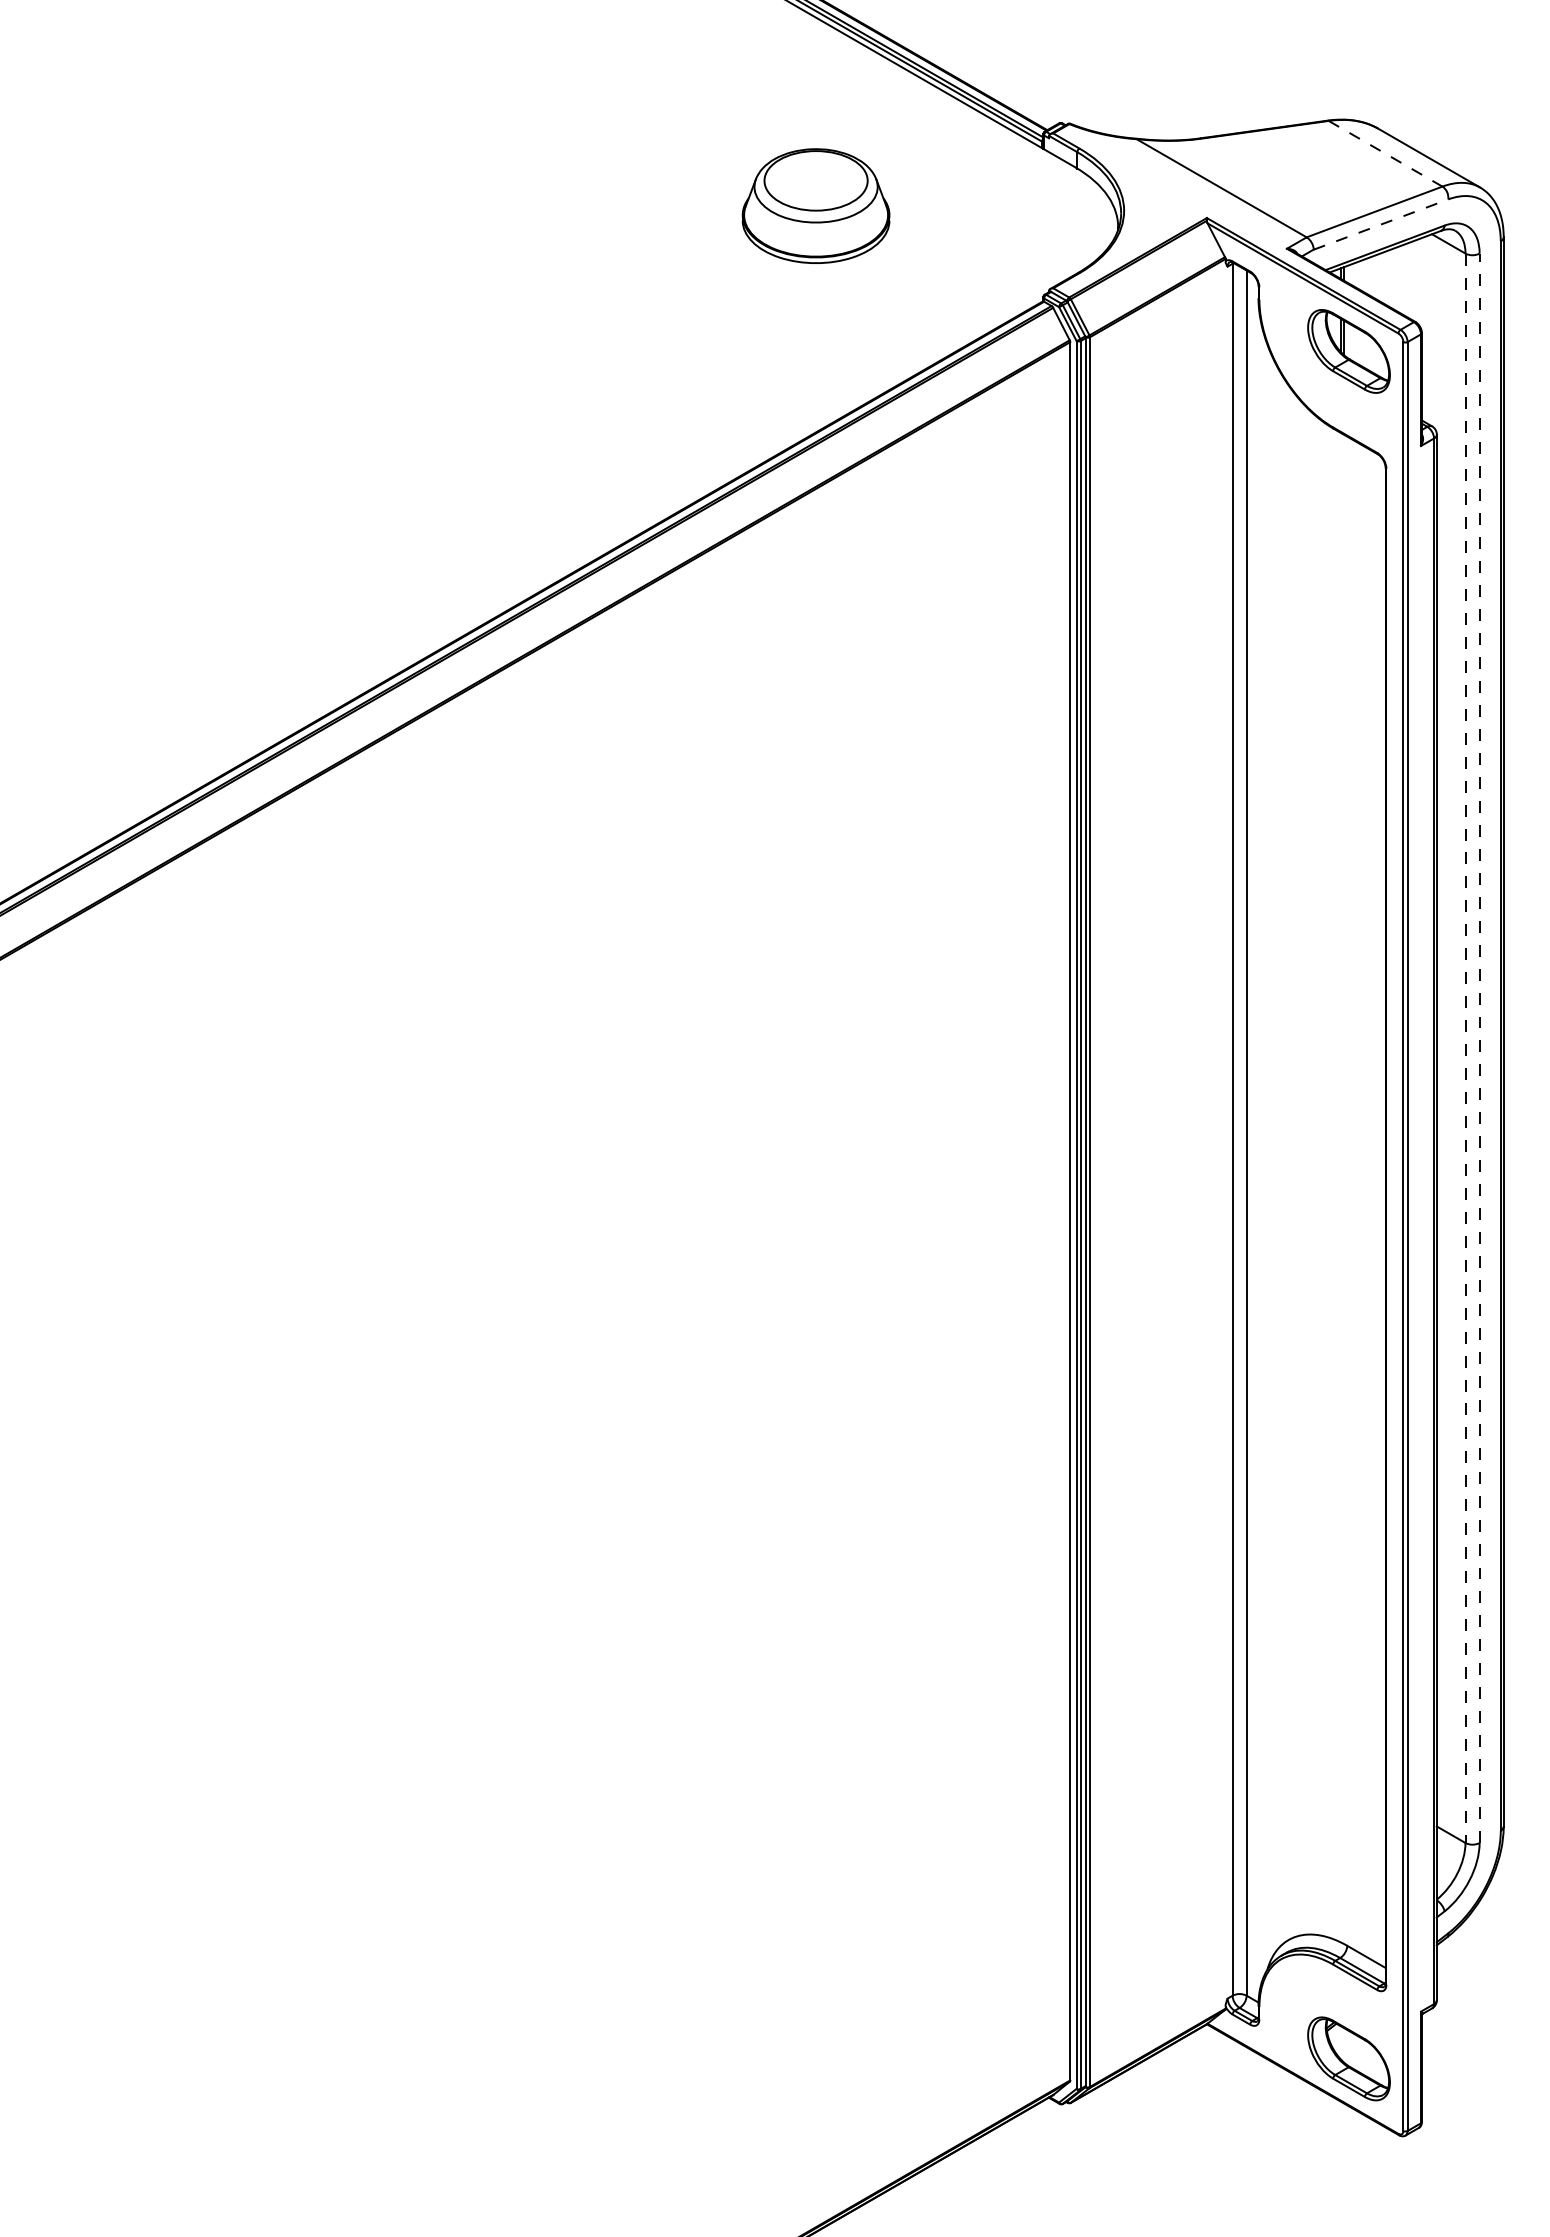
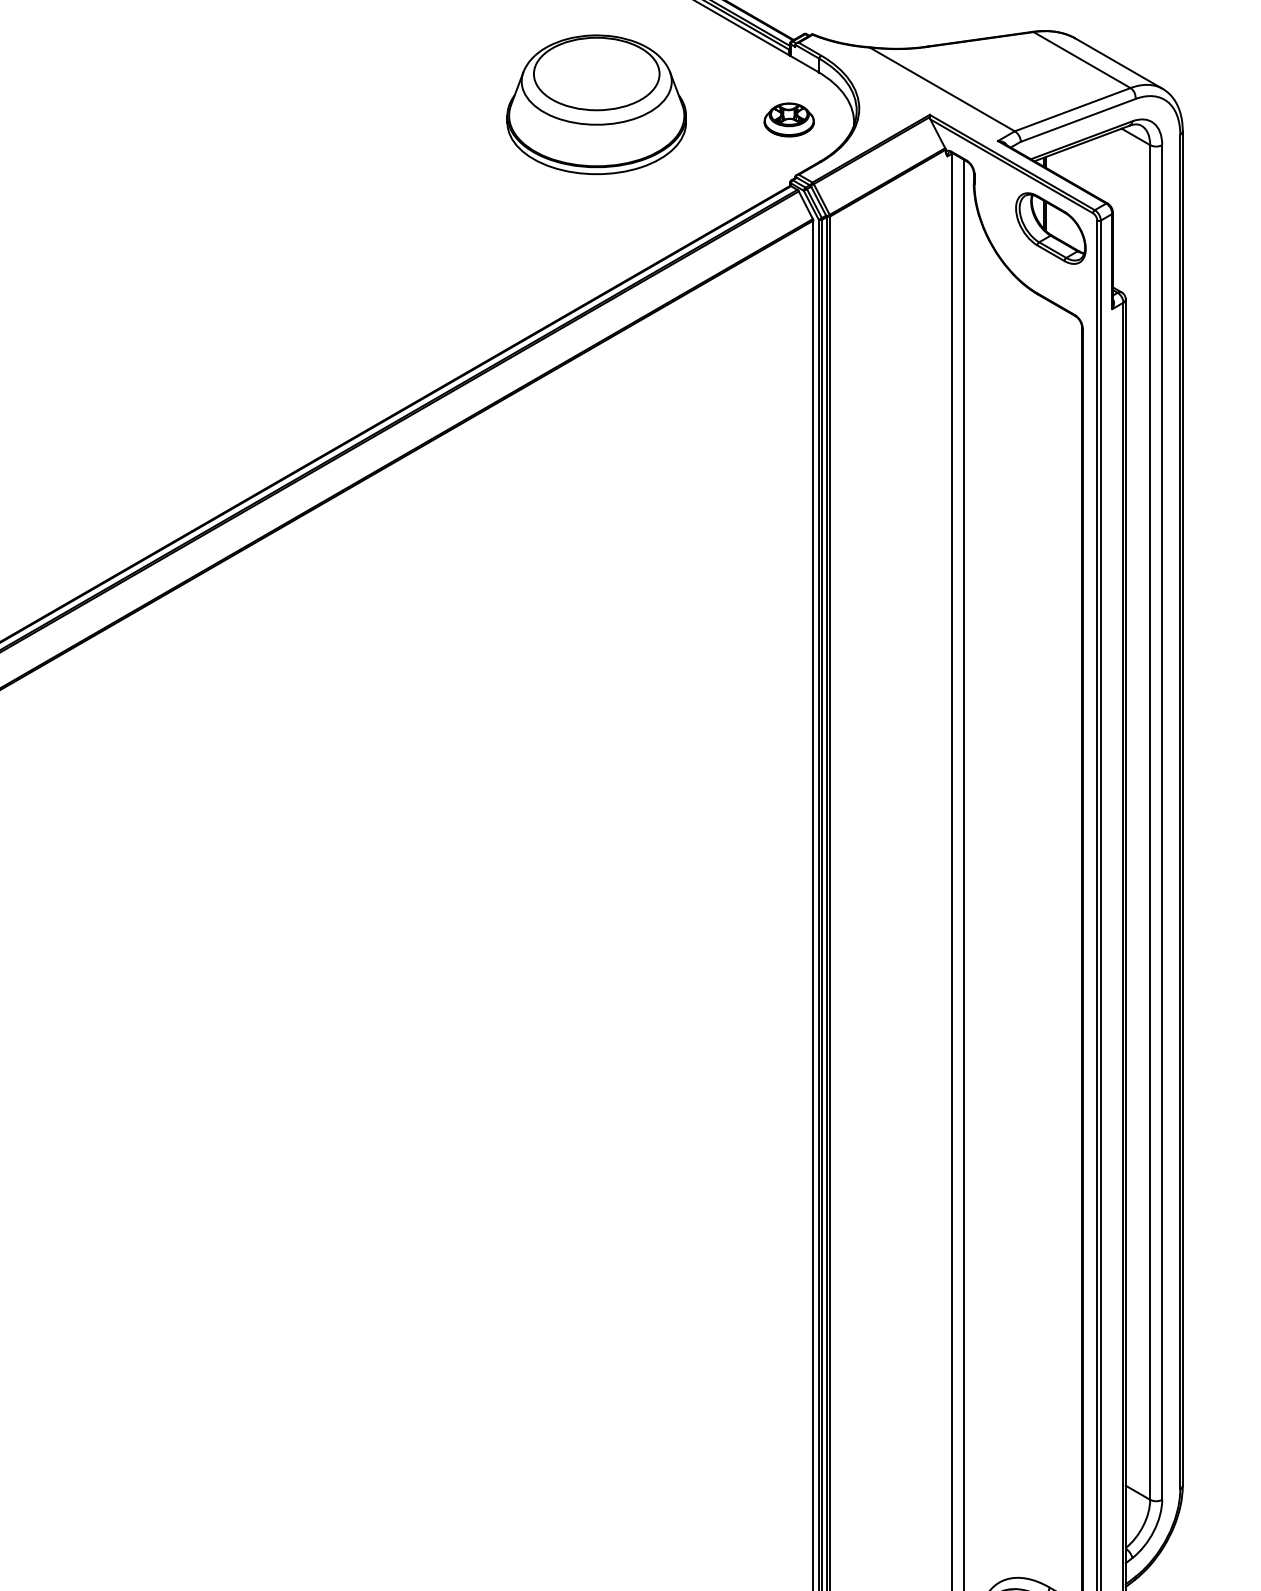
line: (1385, 153) -> (1082, 59), dashed -> solid
part: (815, 205) -> (596, 104), size x1.43
part: (1041, 223) -> (788, 119), added
line: (1381, 224) -> (1078, 120), dashed -> solid
line: (1465, 1048) -> (1150, 822), dashed -> solid
line: (1479, 1048) -> (1162, 822), dashed -> solid

